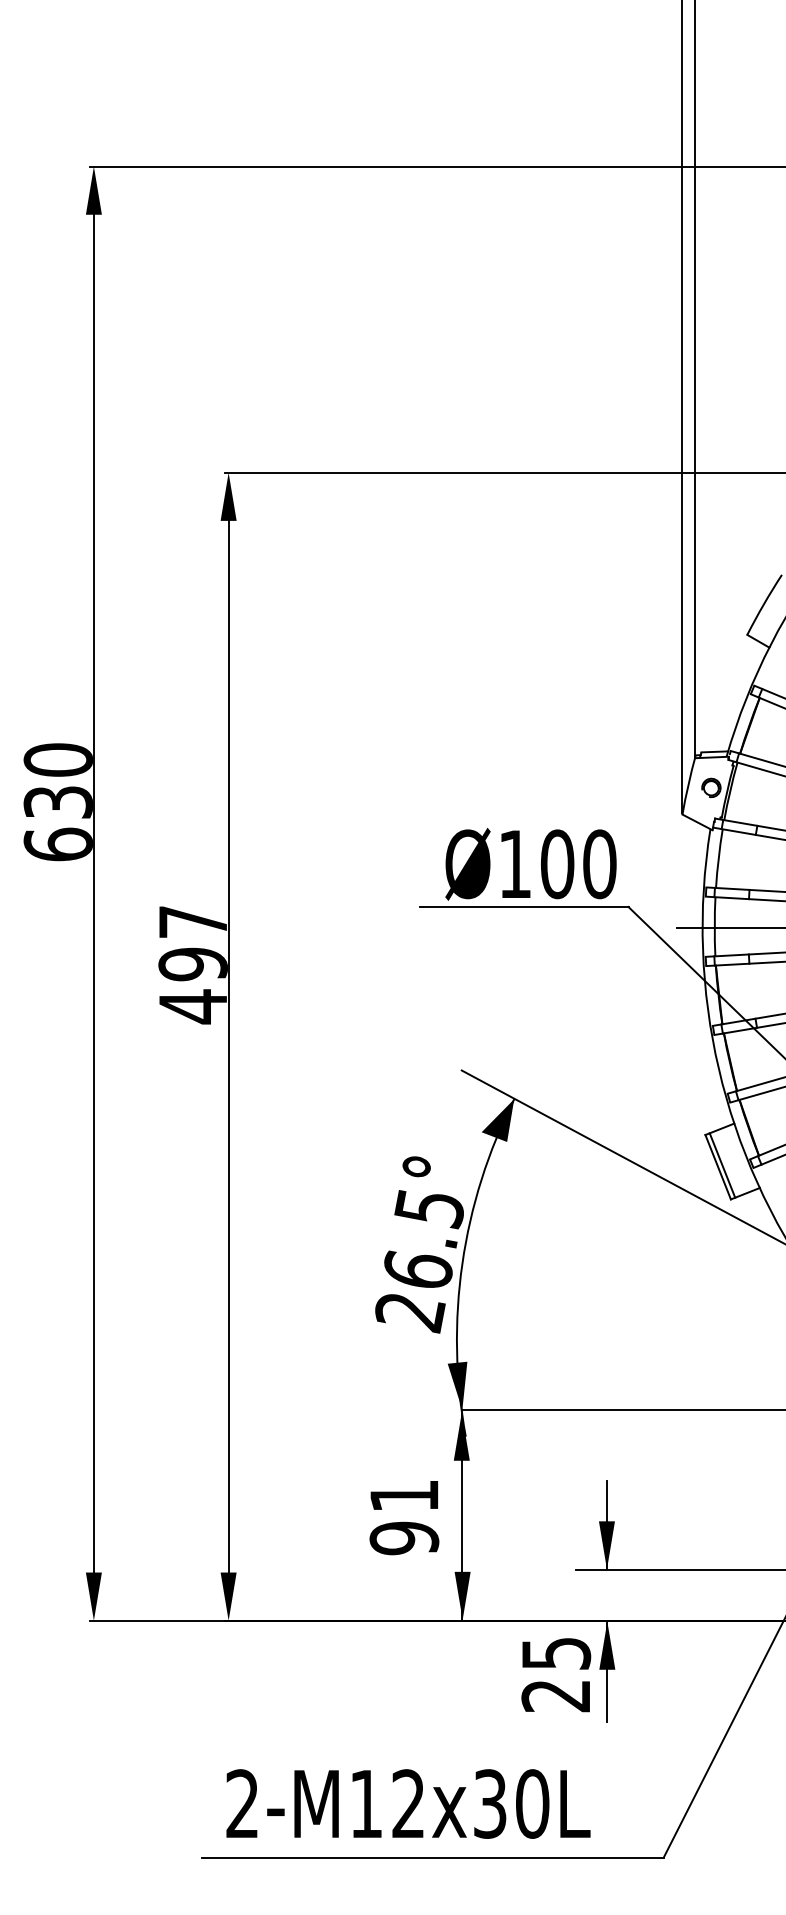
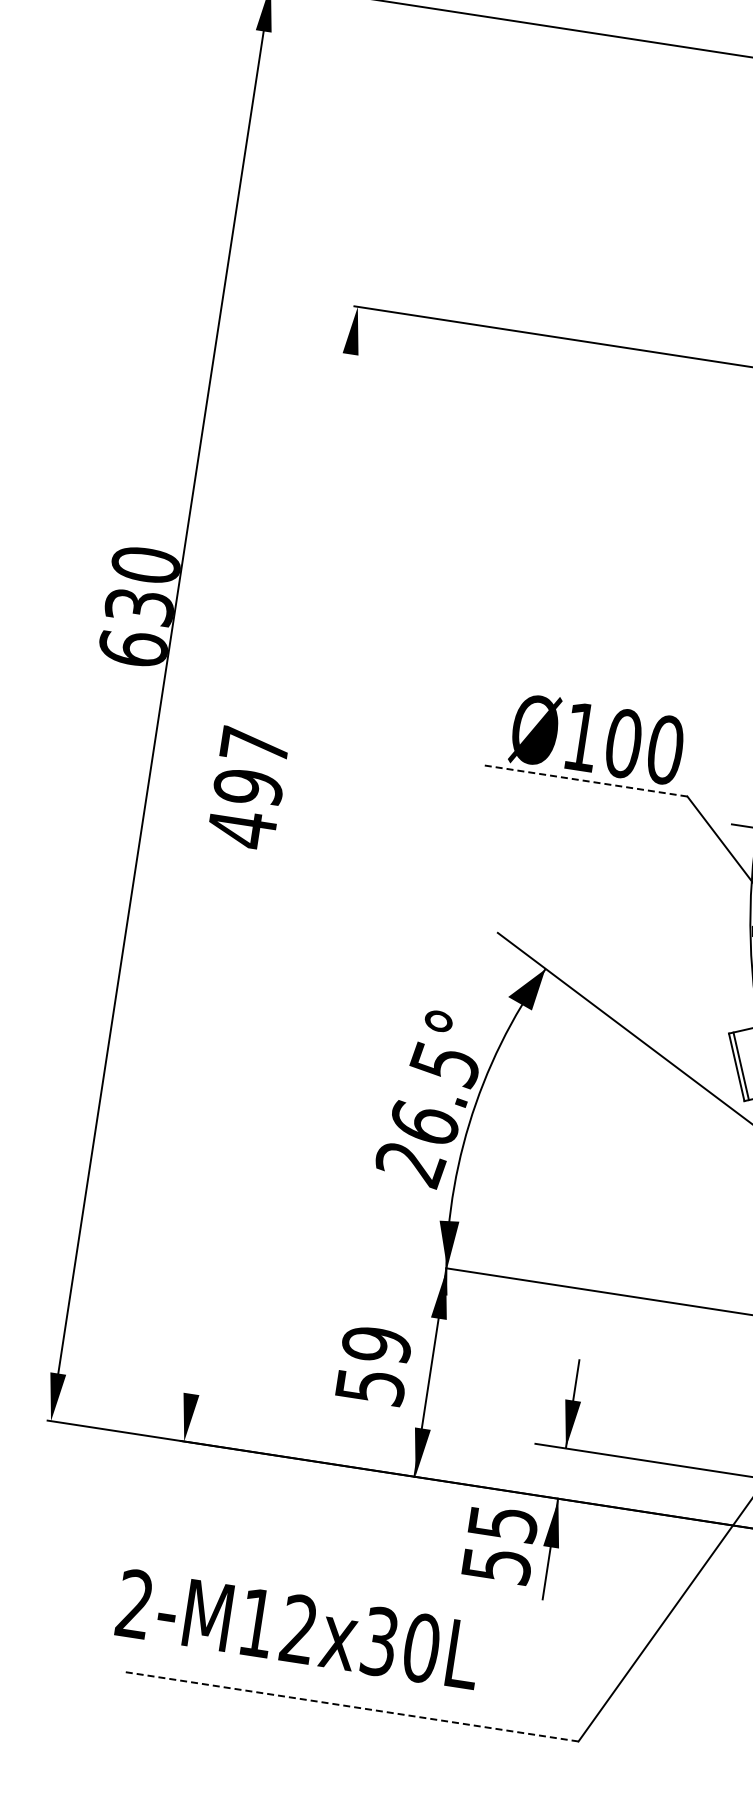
line: (523, 907) -> (583, 781), solid -> dashed
line: (228, 1046) -> (270, 873), removed
text: (404, 1517) -> (373, 1366), 91 -> 59
text: (556, 1696) -> (496, 1566), 25 -> 55
text: (408, 1803) -> (299, 1628), moved
line: (432, 1857) -> (349, 1706), solid -> dashed

